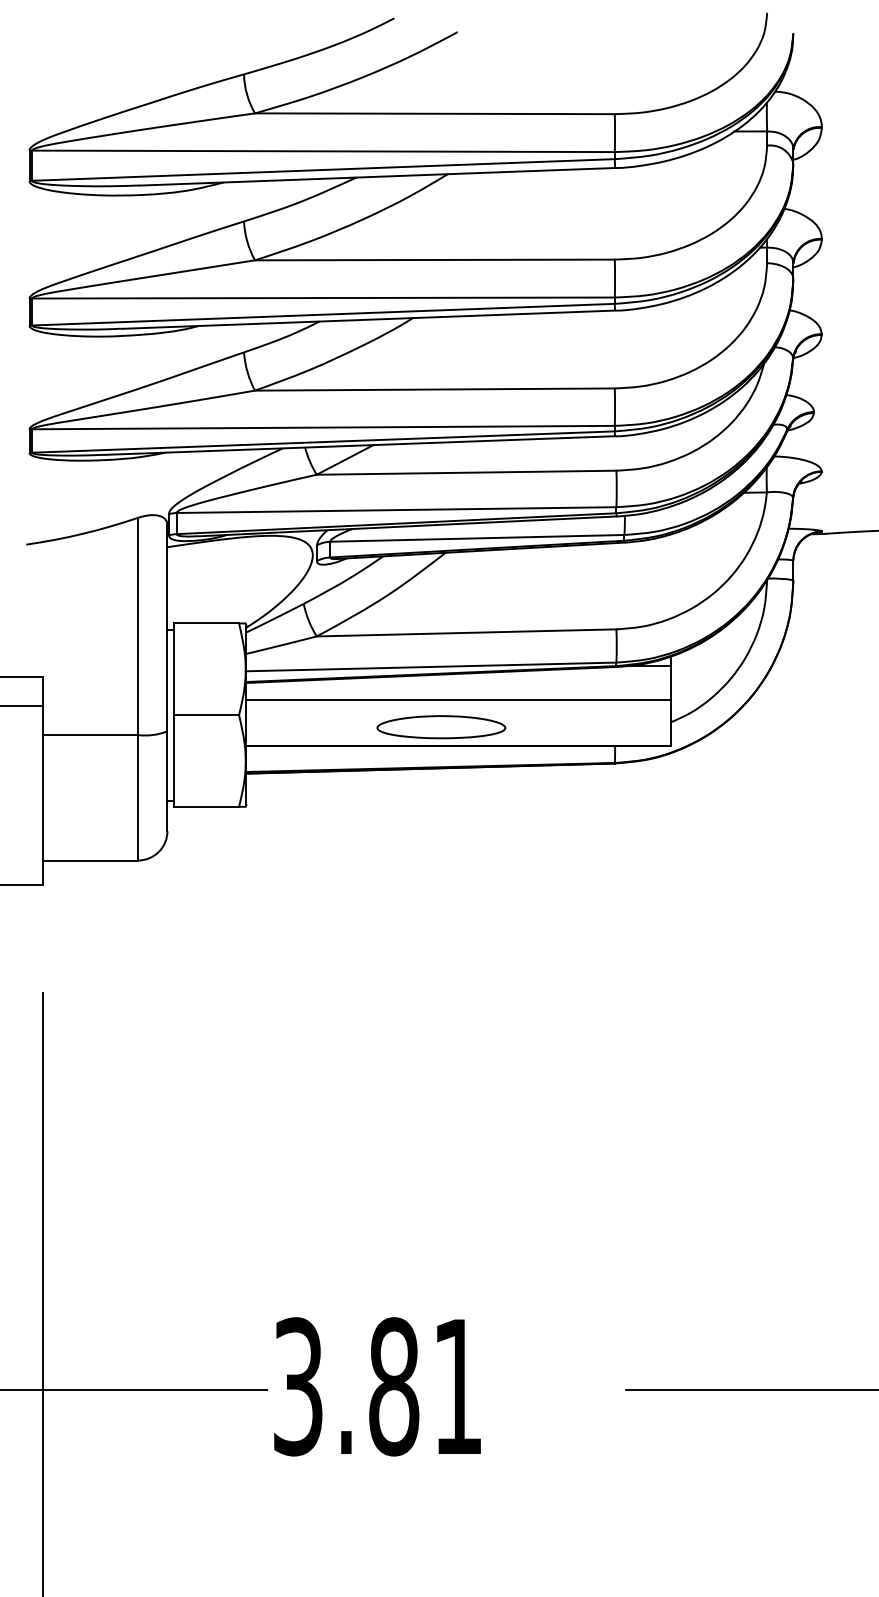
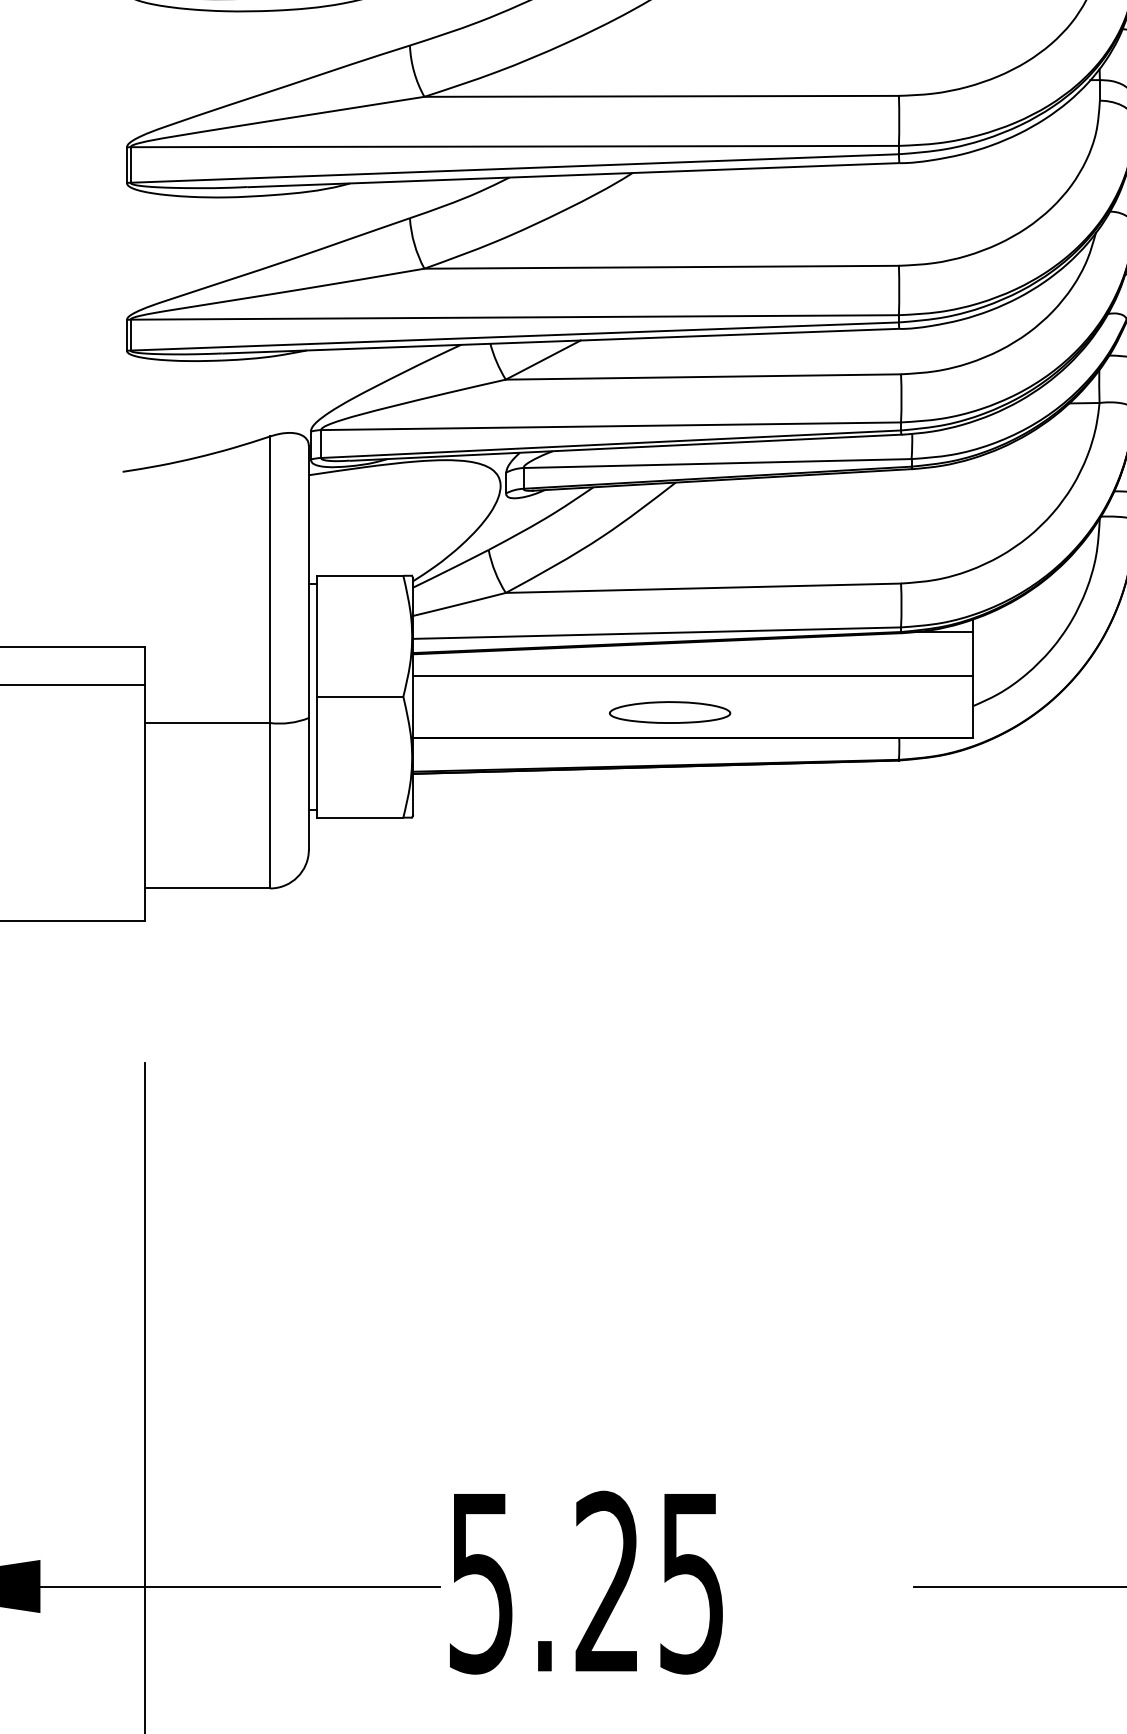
part: (440, 726) -> (669, 711), size x0.71
text: (377, 1386) -> (585, 1582), 3.81 -> 5.25

